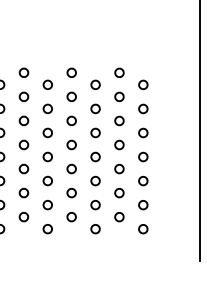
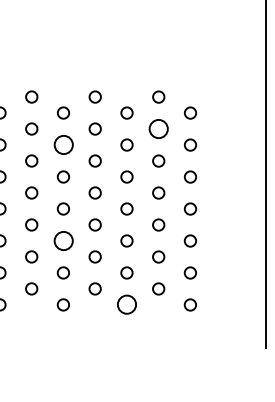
circle: (119, 96) -> (158, 128), size x1.6
circle: (47, 108) -> (63, 144), size x1.6
circle: (47, 180) -> (63, 240), size x1.6
circle: (95, 229) -> (126, 305), size x1.6

